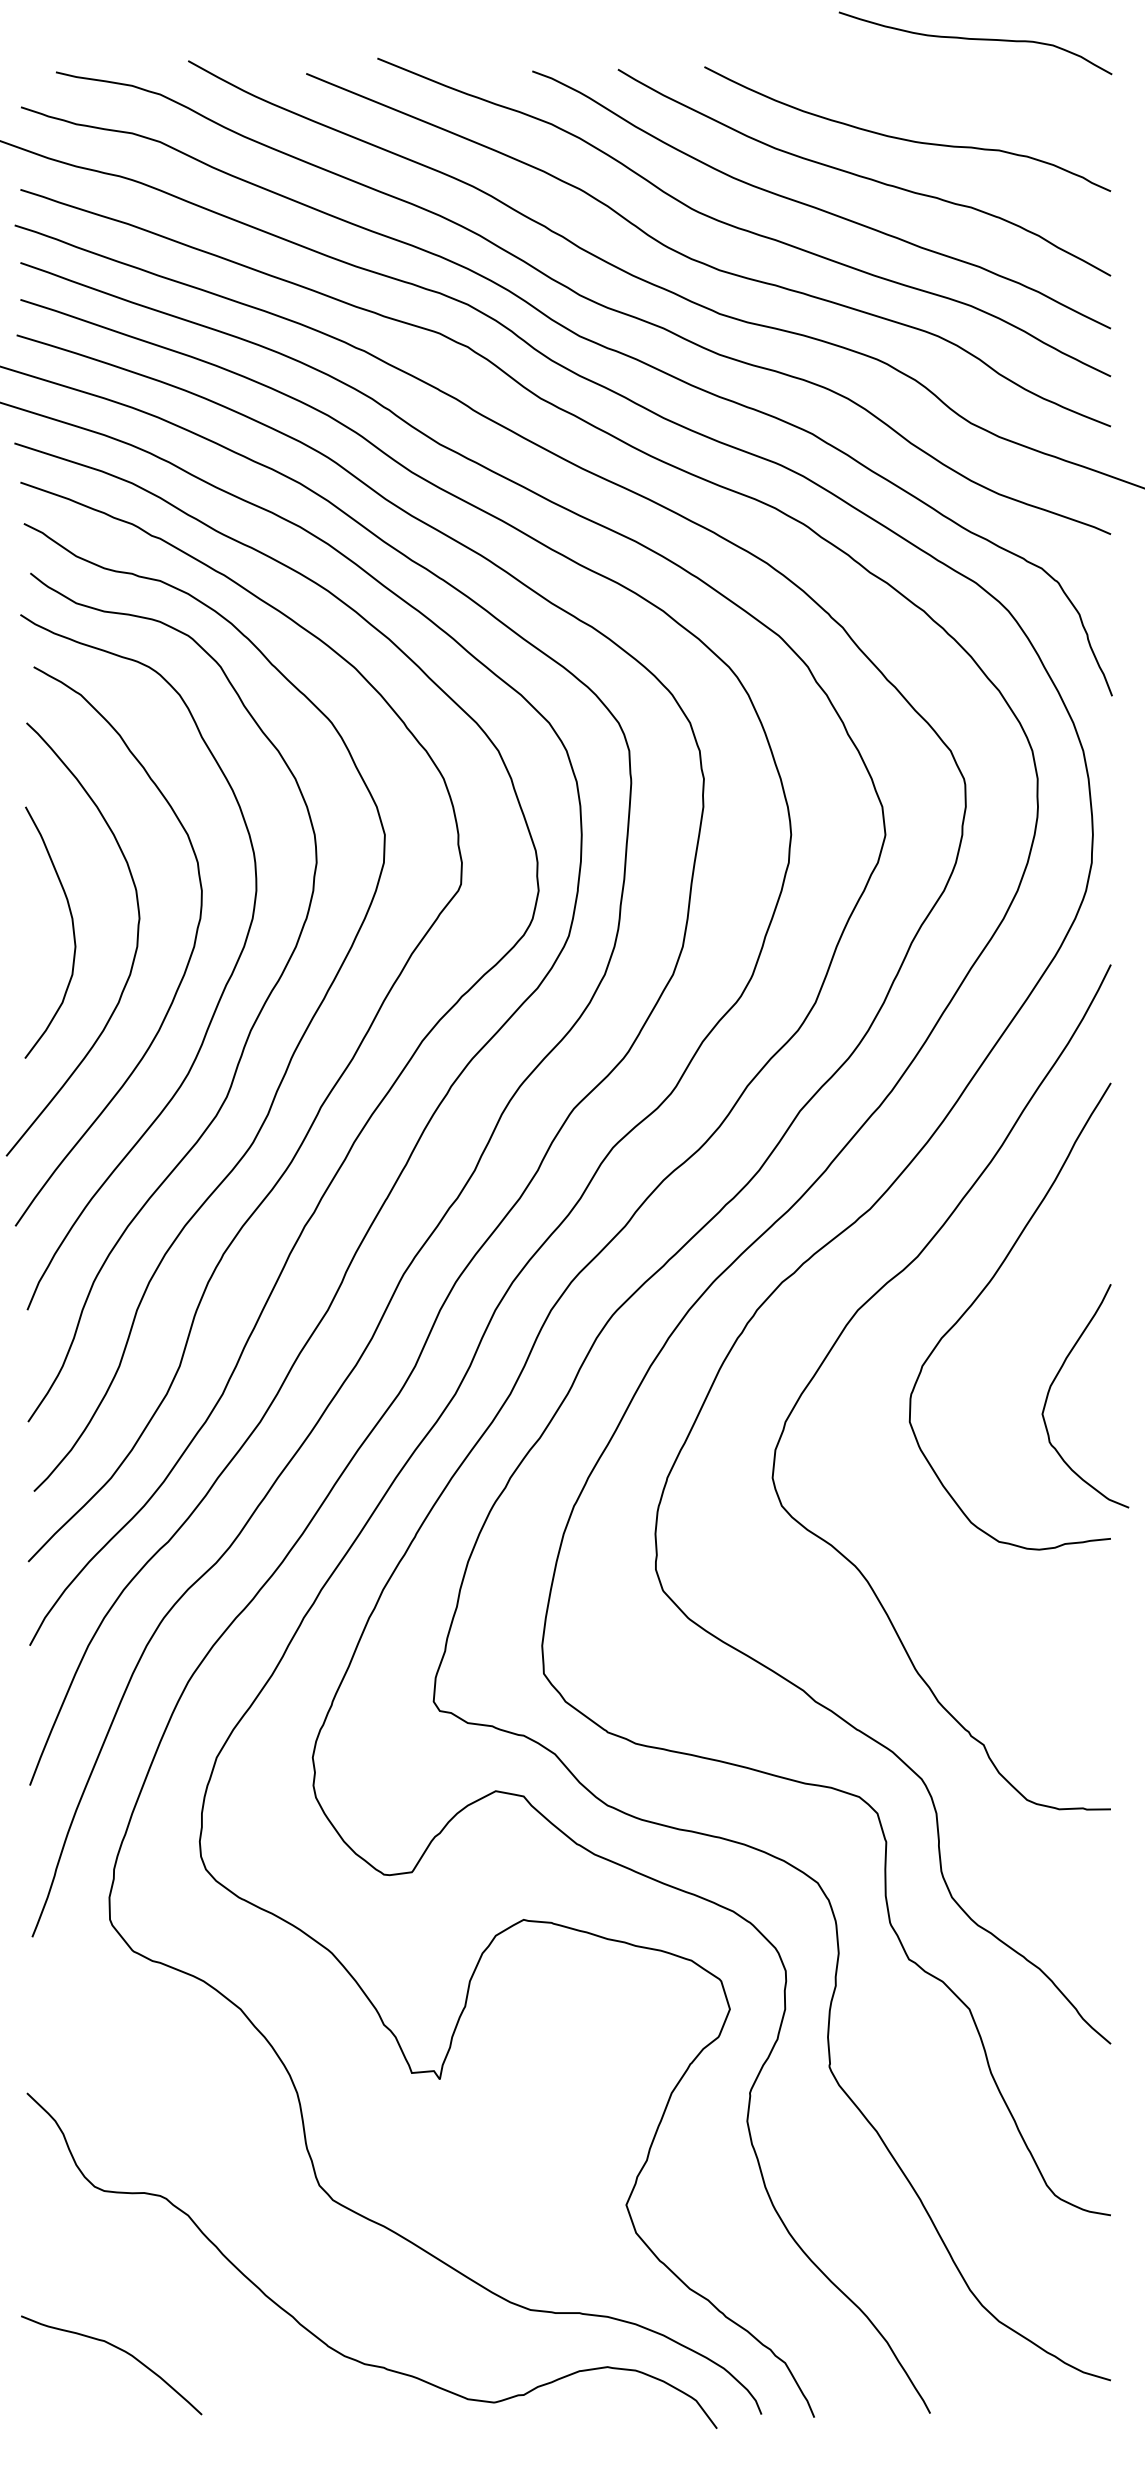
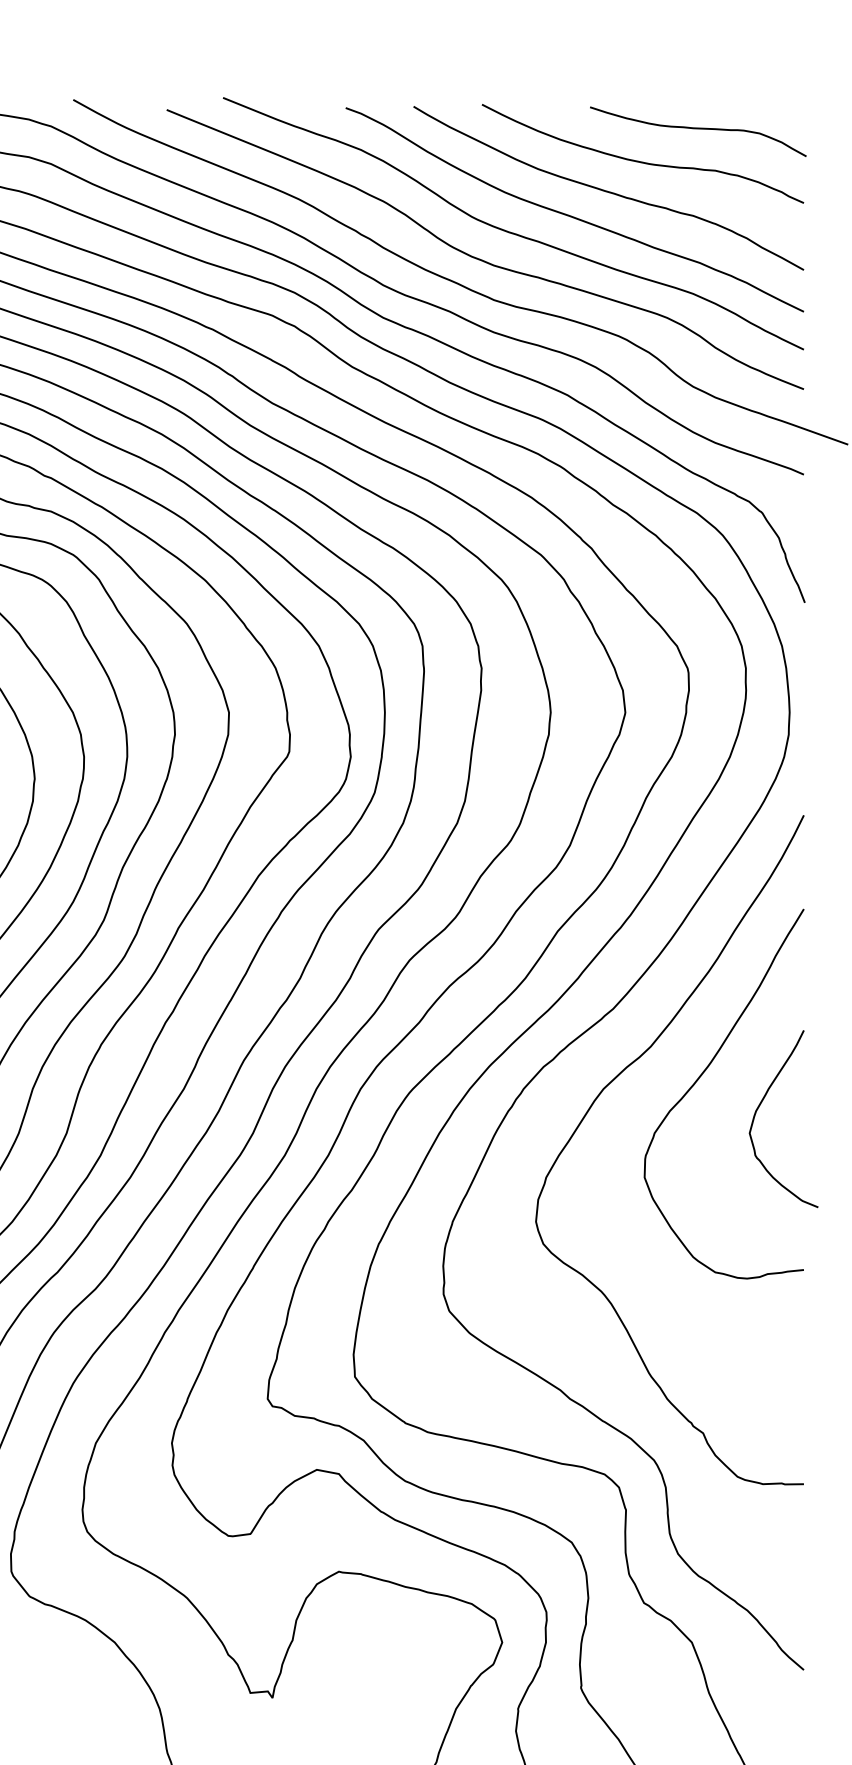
curve: (976, 40) -> (699, 129), moved
curve: (1056, 1378) -> (760, 1105), moved

